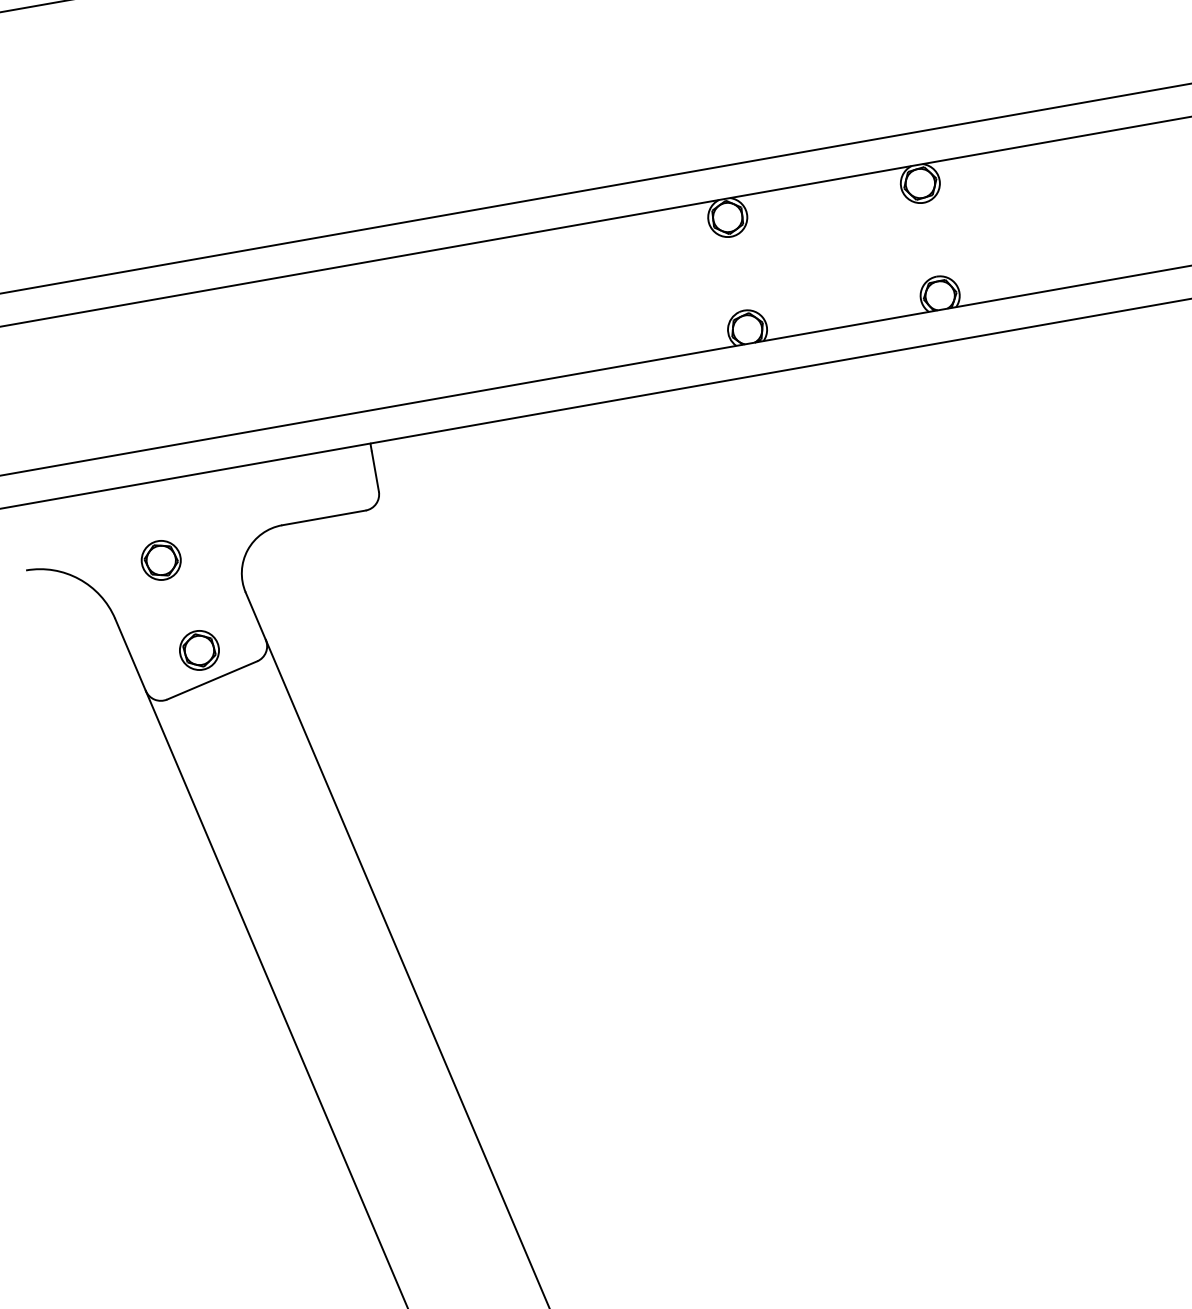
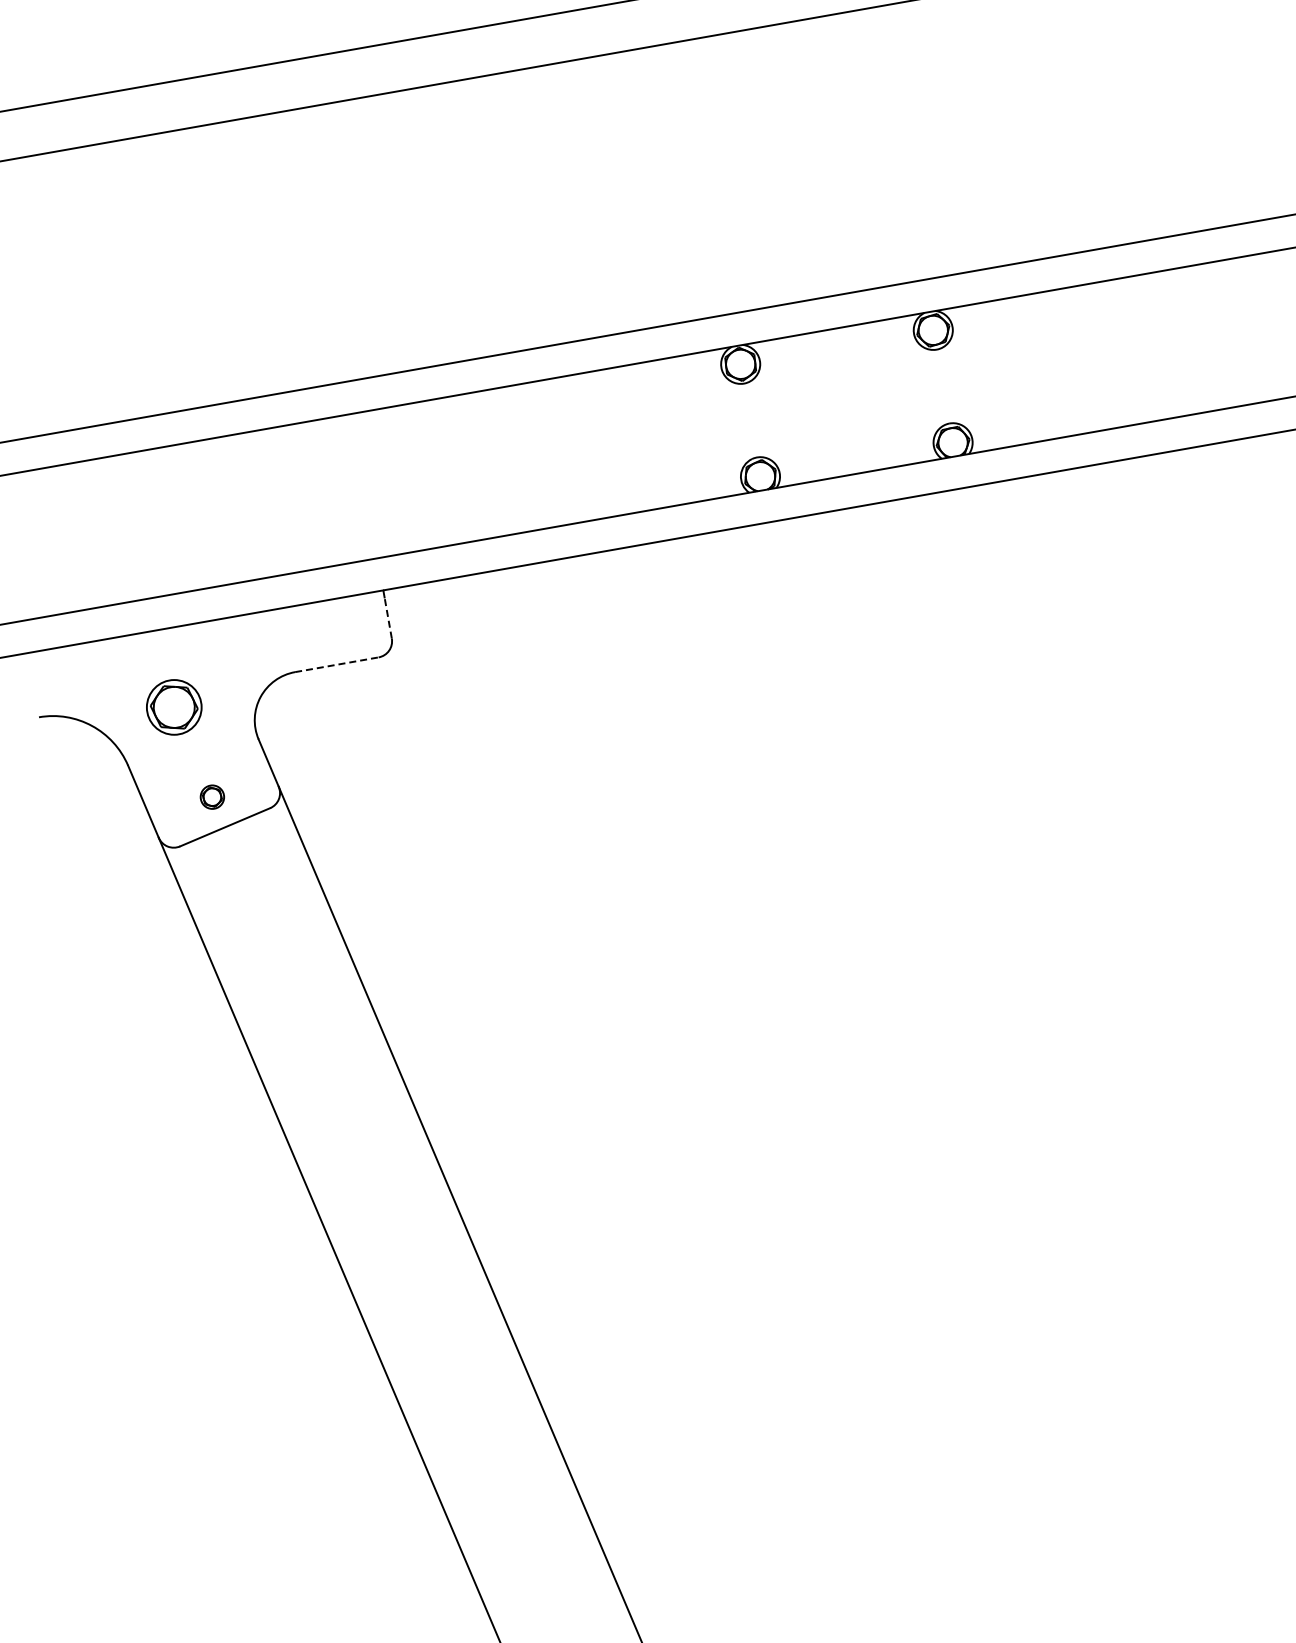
line: (375, 470) -> (388, 617), solid -> dashed
line: (324, 517) -> (337, 664), solid -> dashed
part: (160, 559) -> (173, 706), size x1.4
part: (199, 649) -> (212, 796), size x0.6

